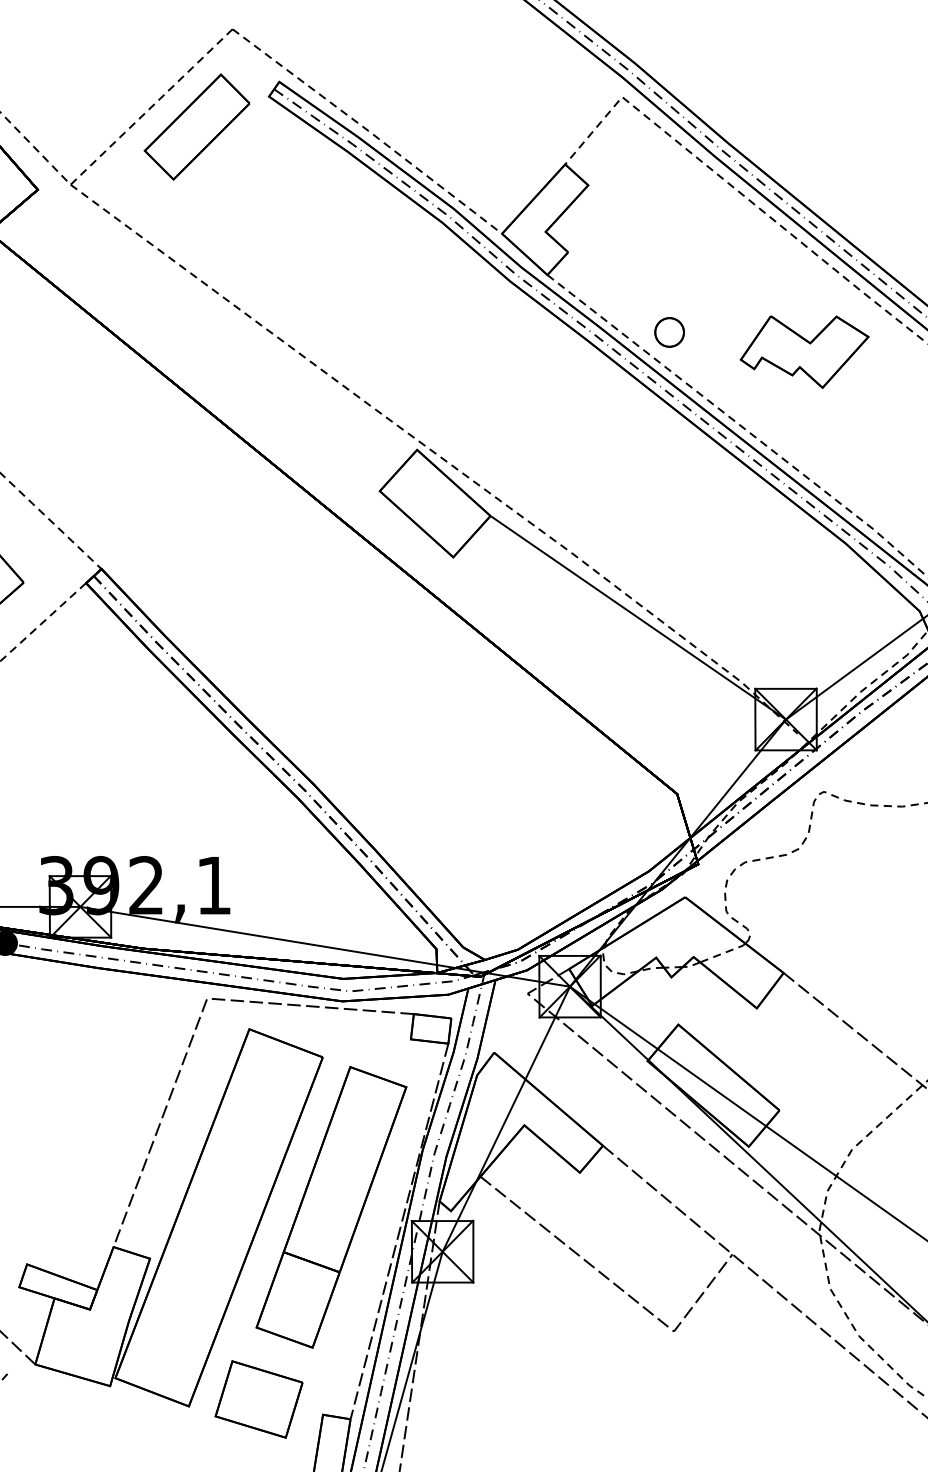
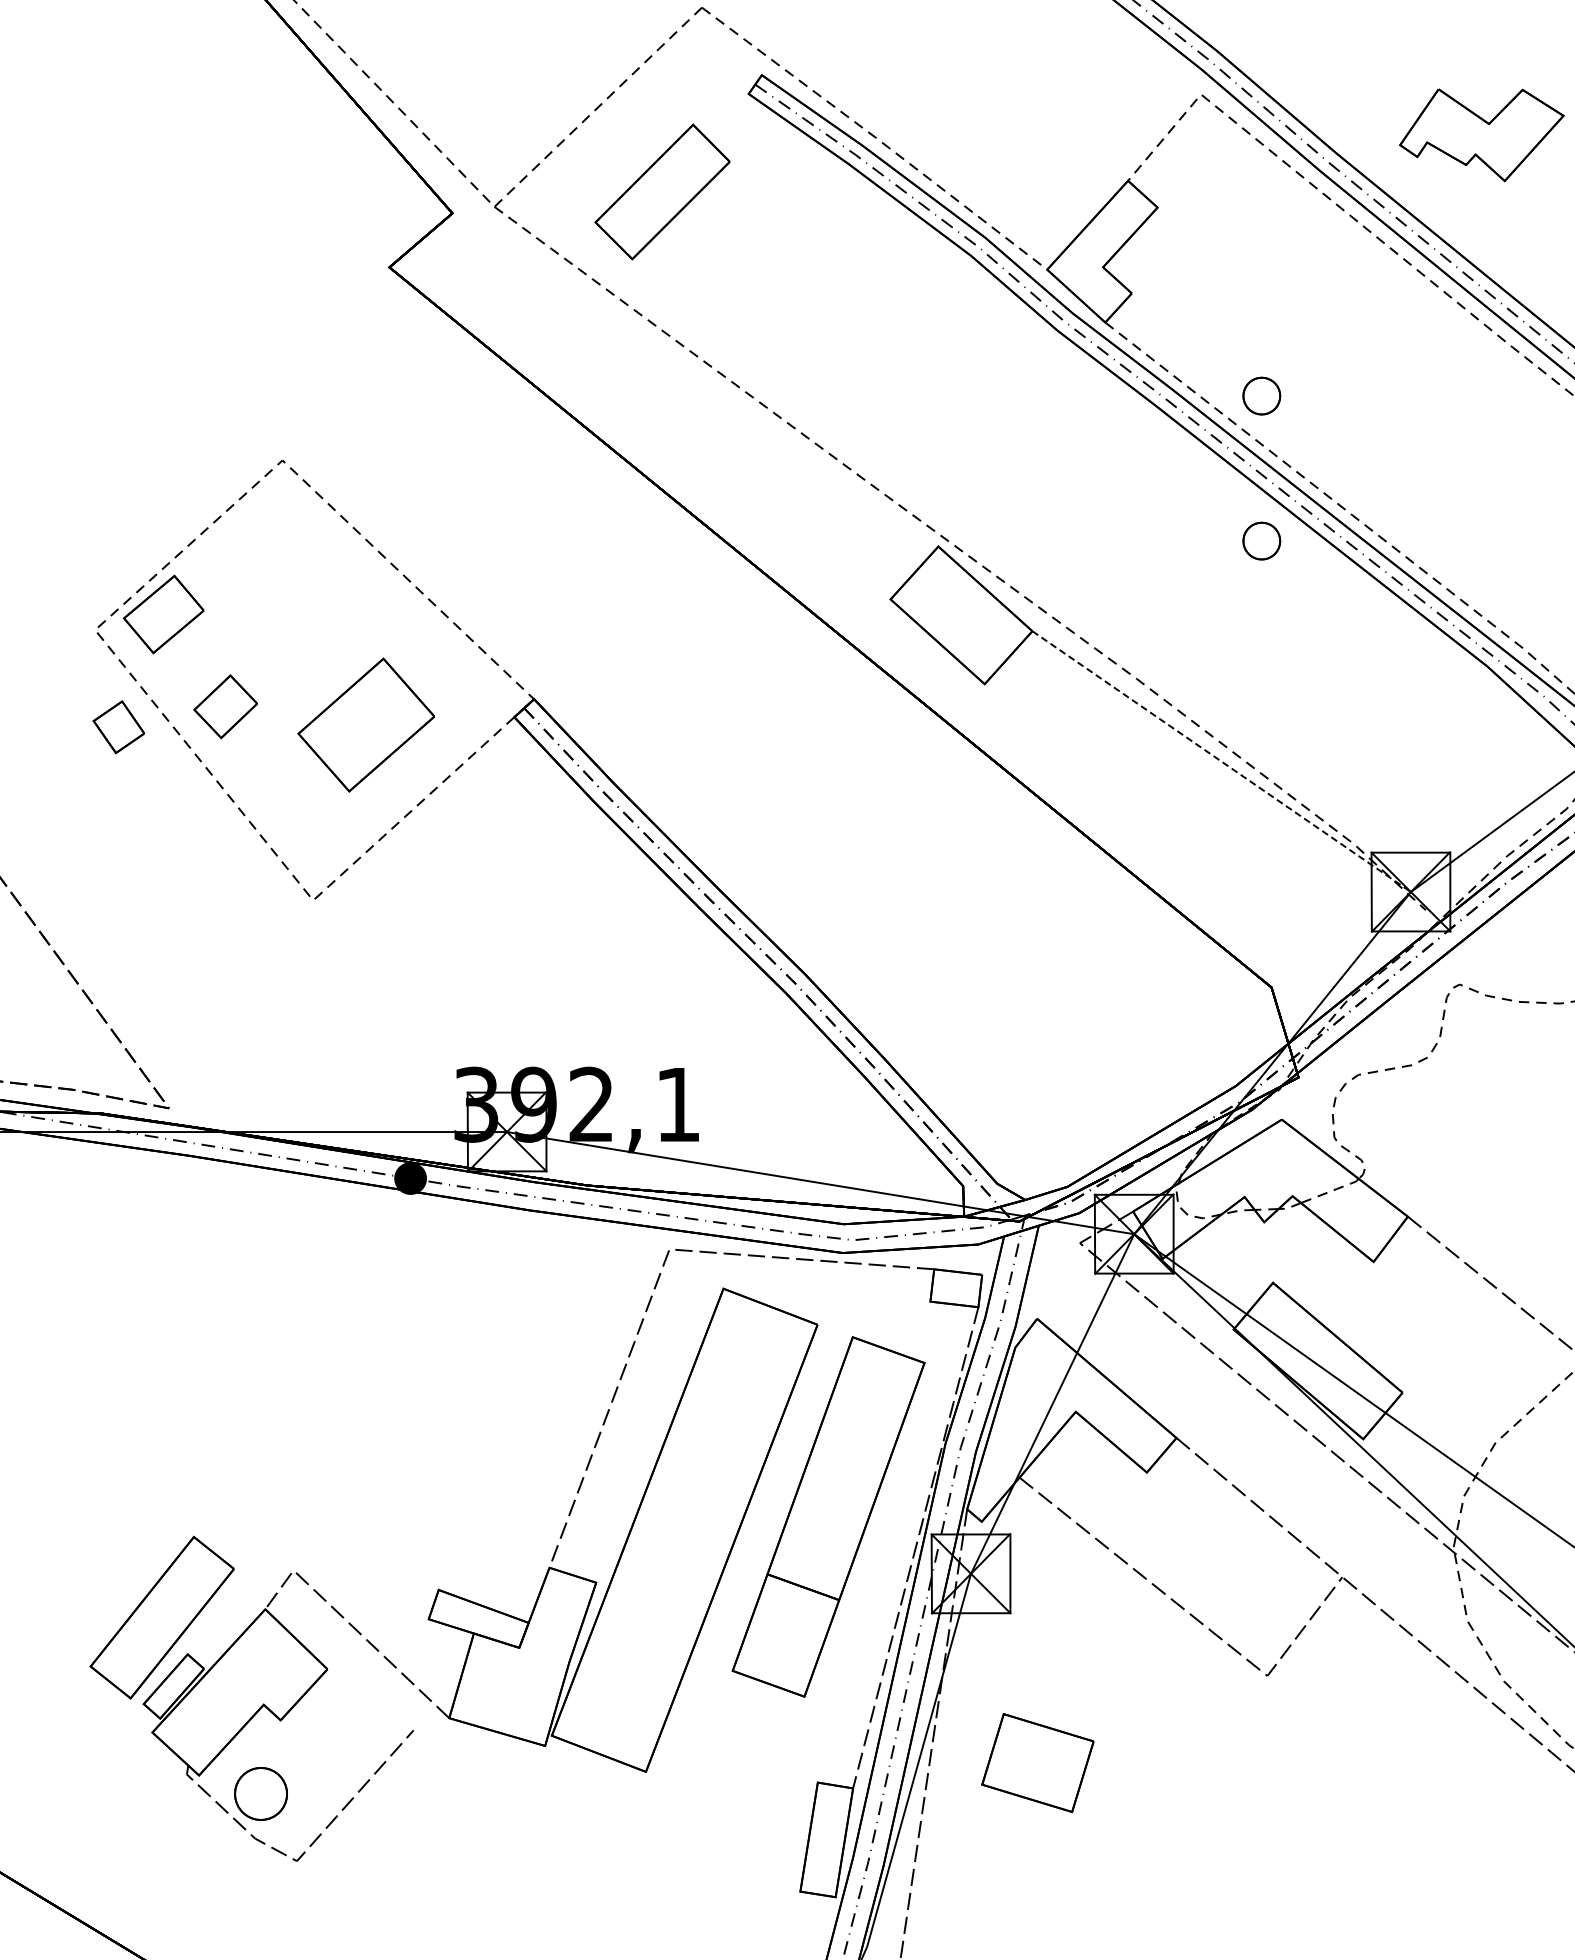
part: (197, 126) -> (662, 191), moved
part: (804, 352) -> (1481, 135), moved
part: (669, 445) -> (1261, 540), added
line: (638, 617) -> (1221, 761), solid -> dashed
part: (258, 1399) -> (1037, 1763), moved

